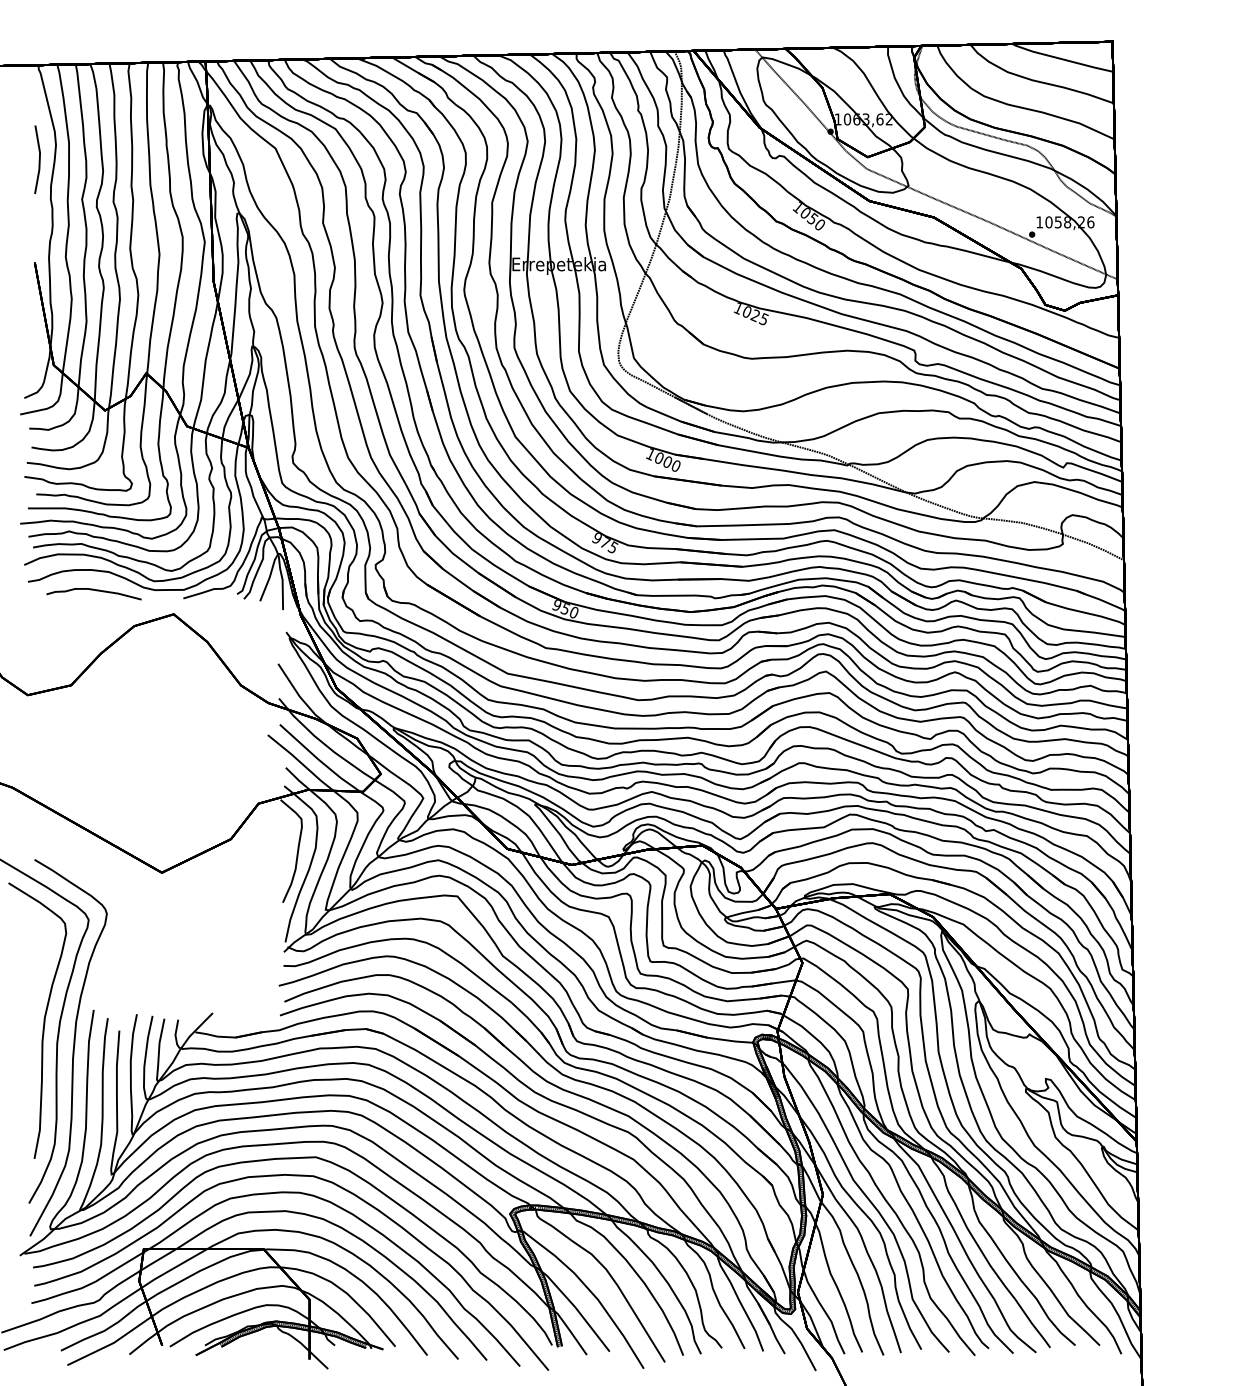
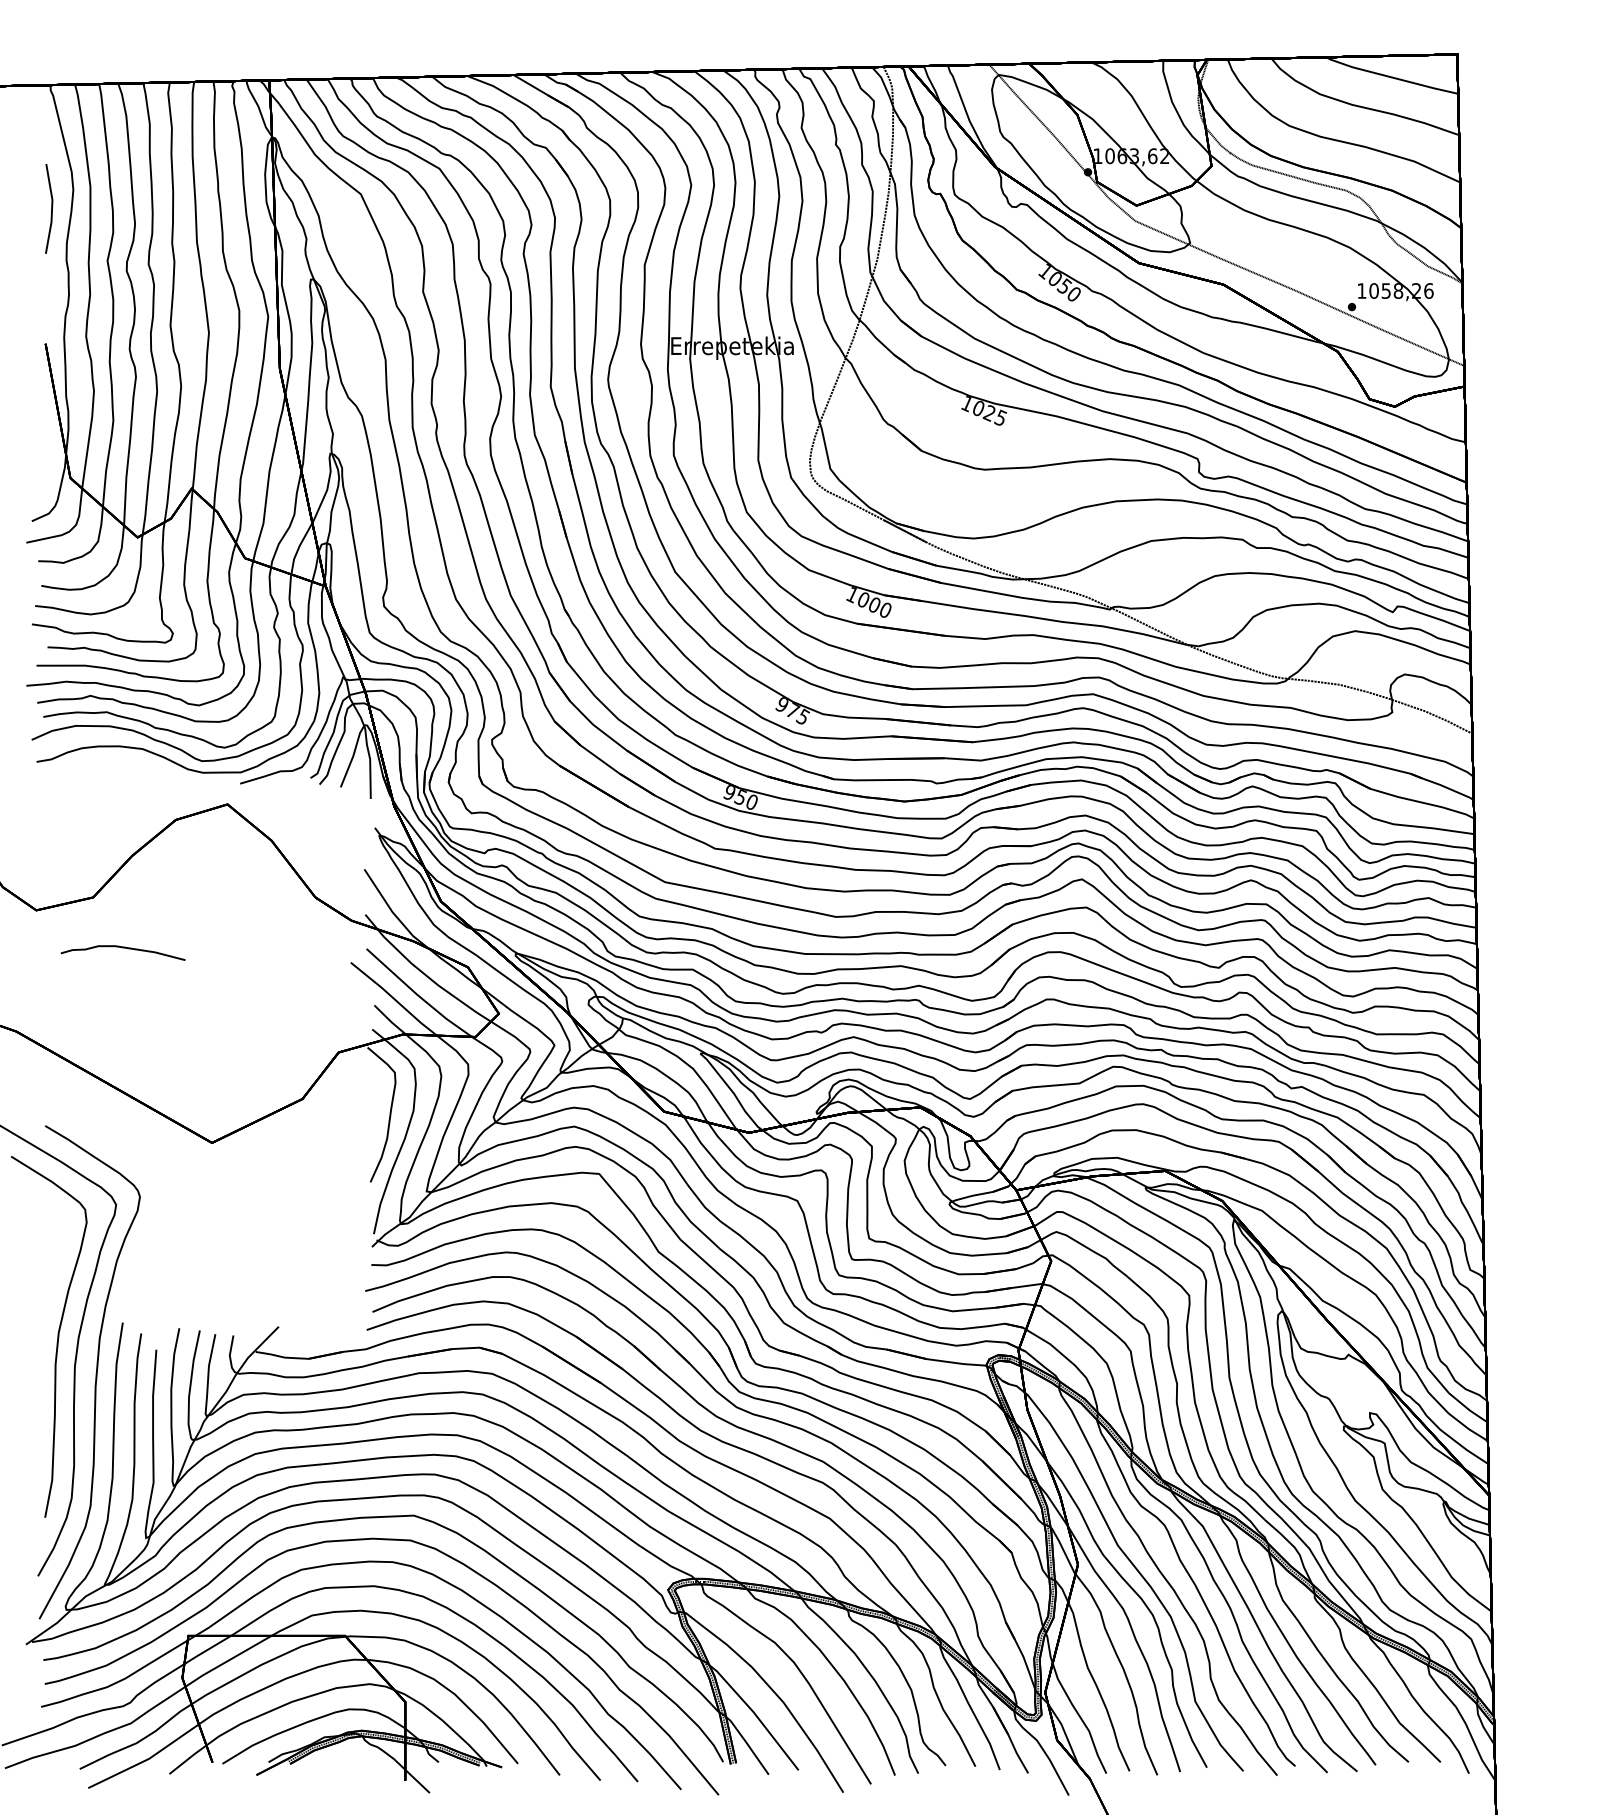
curve: (93, 590) -> (122, 948), moved

